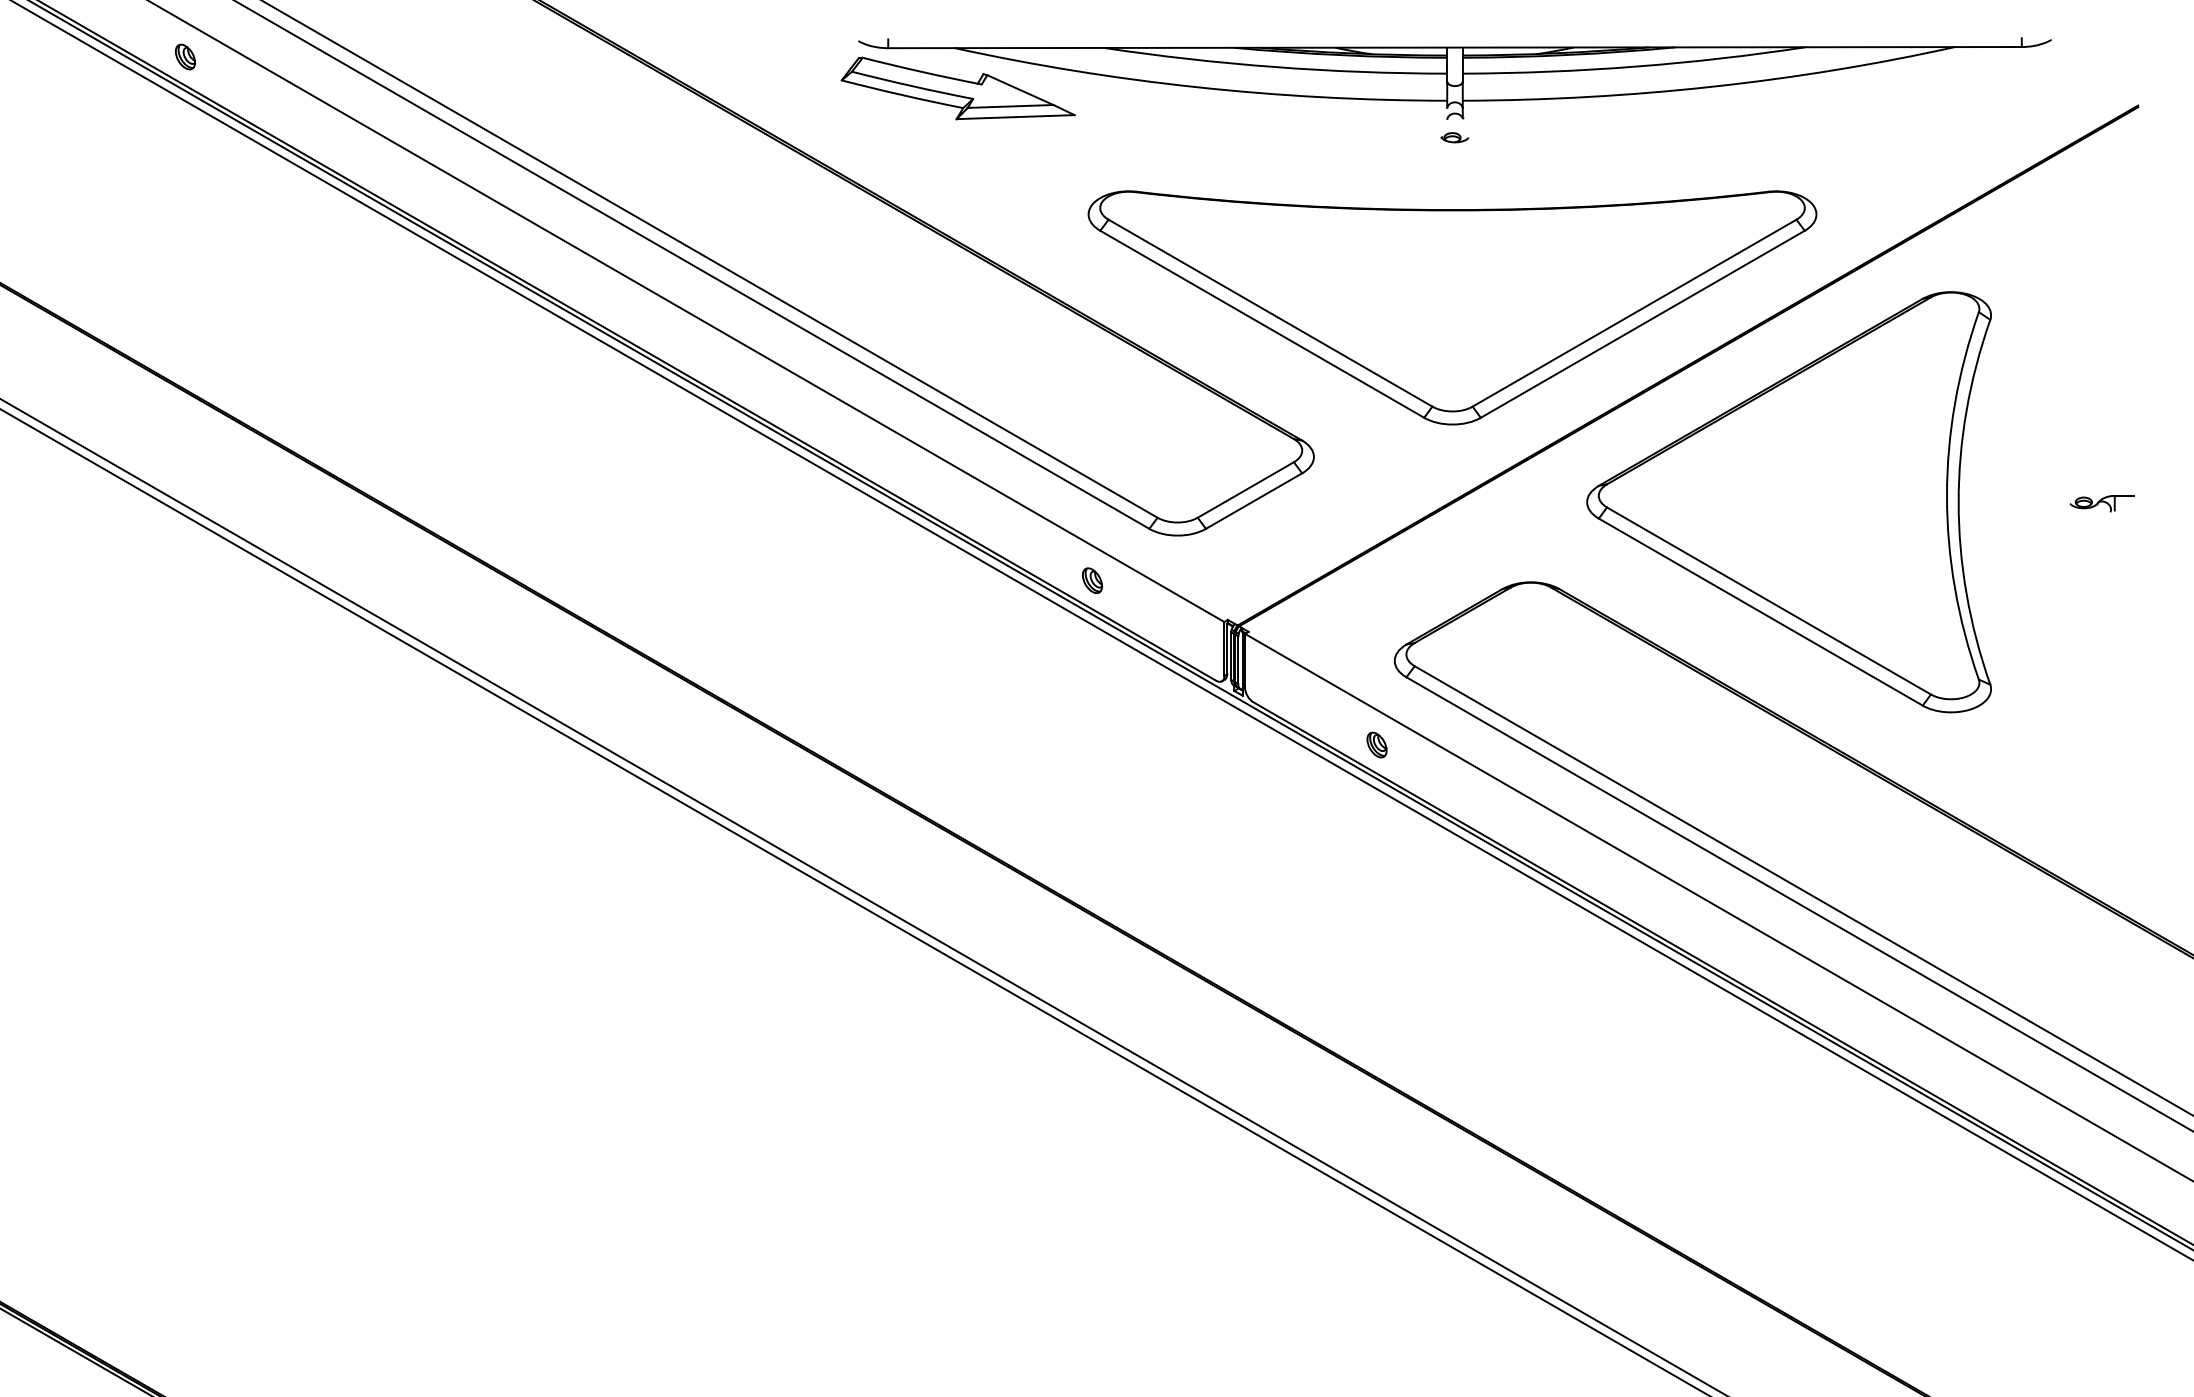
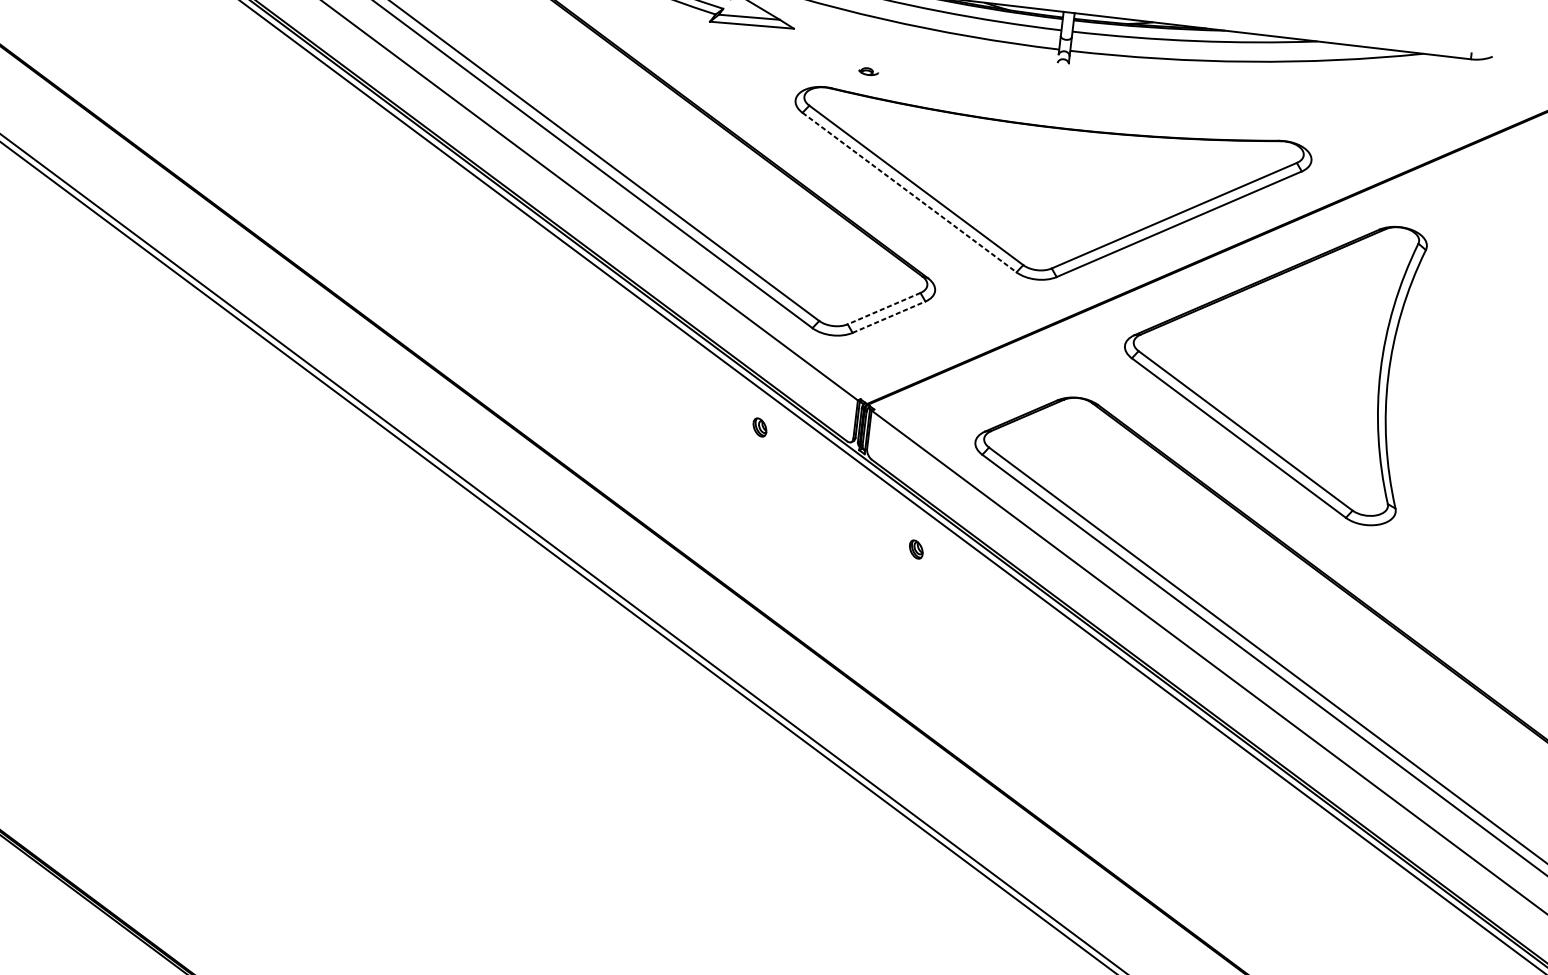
part: (1454, 137) -> (868, 71), moved
line: (1262, 324) -> (909, 192), solid -> dashed
line: (1245, 490) -> (883, 308), solid -> dashed
line: (1254, 501) -> (889, 317), solid -> dashed
part: (2101, 503) -> (1489, 389), removed
part: (1092, 580) -> (759, 427), moved
part: (1376, 744) -> (915, 549), moved

